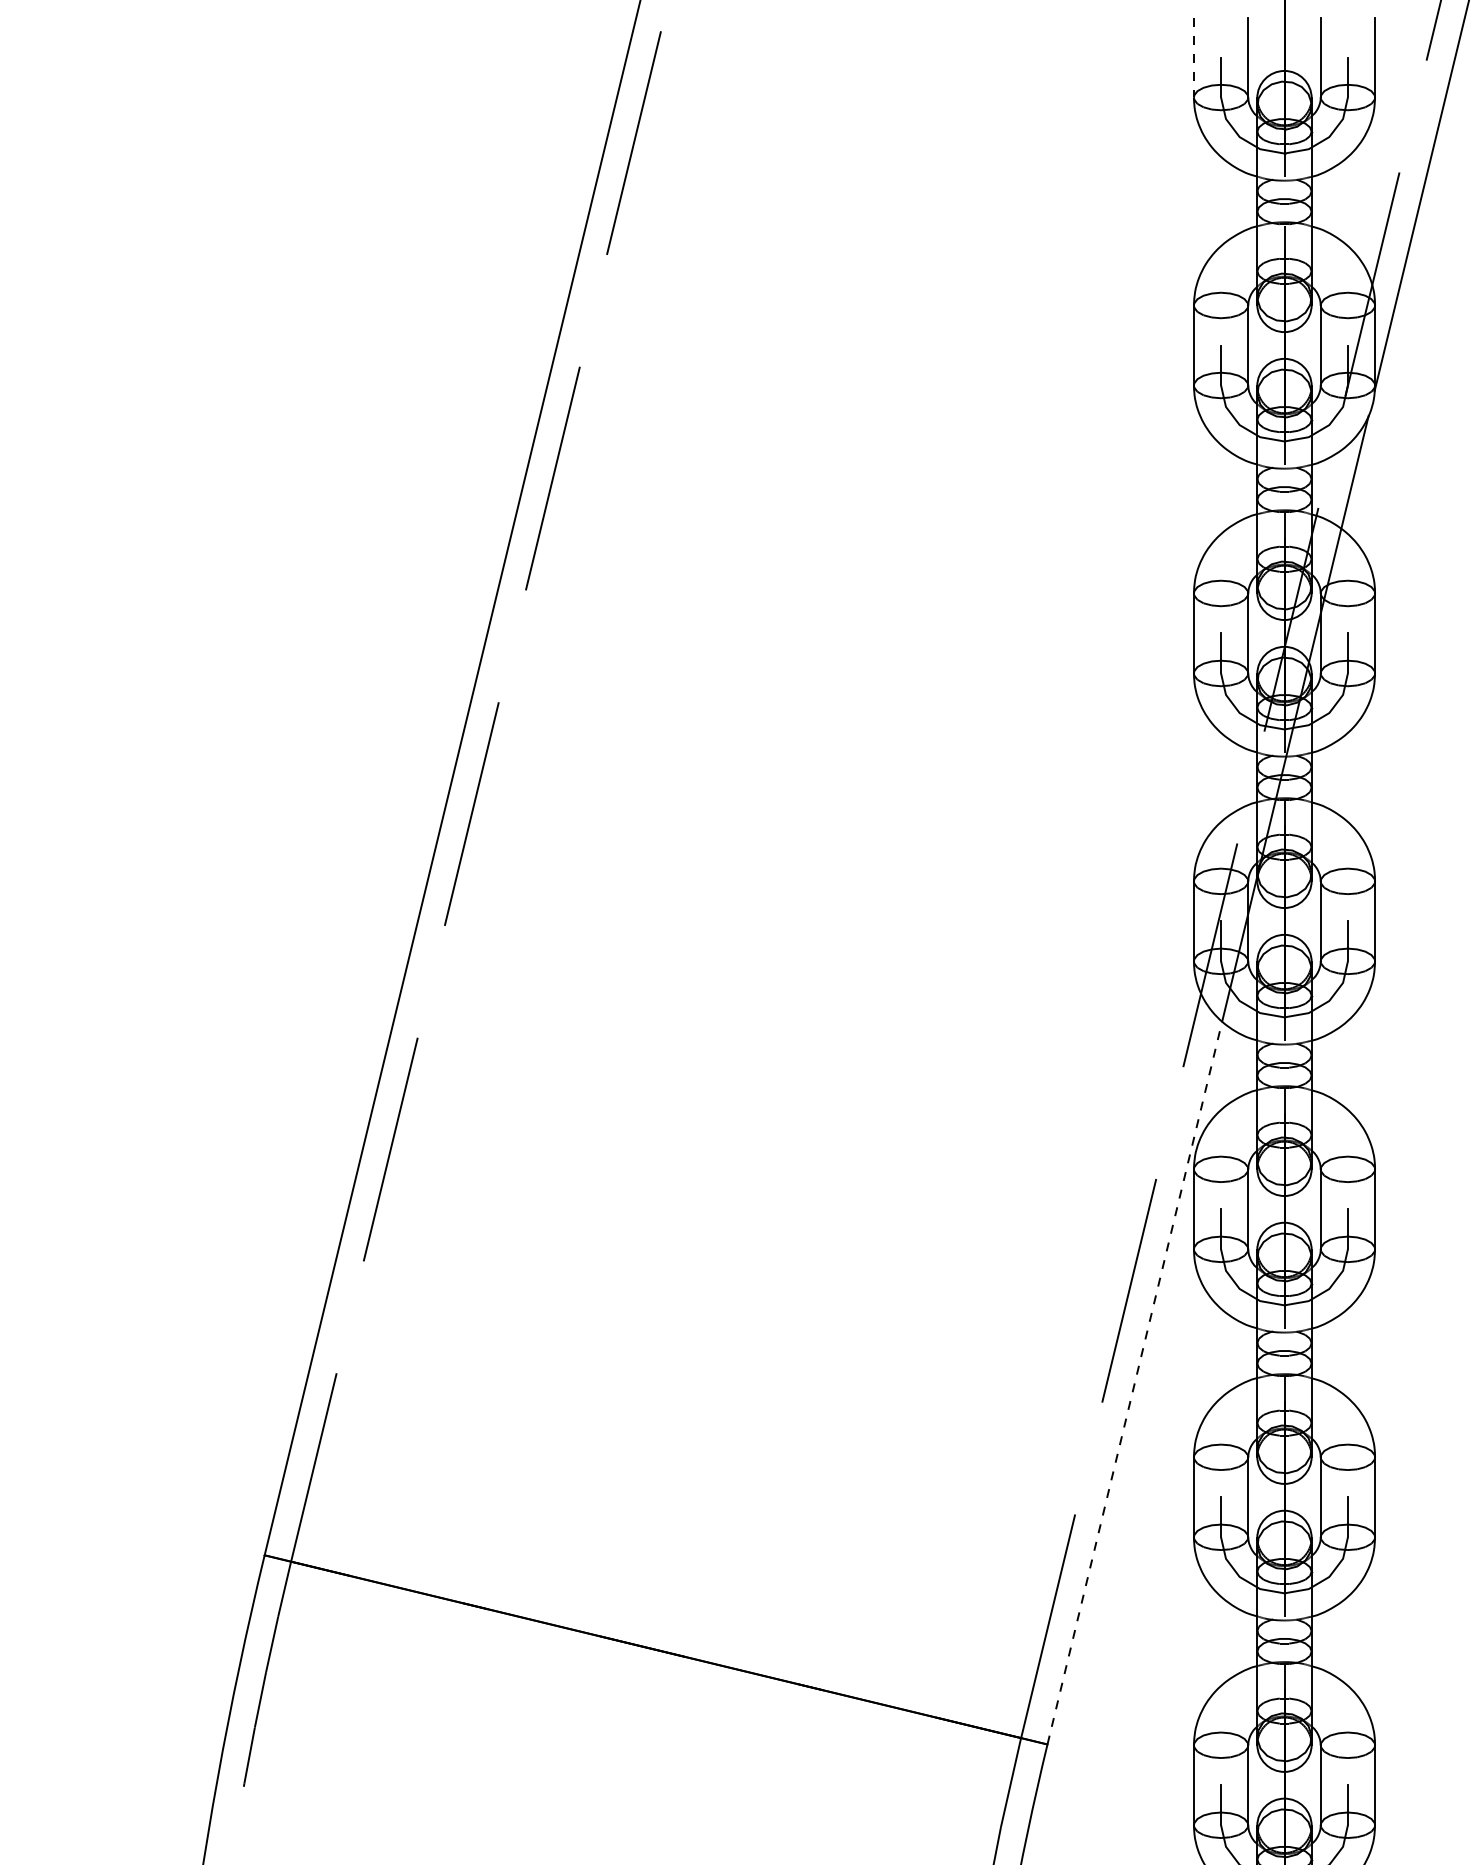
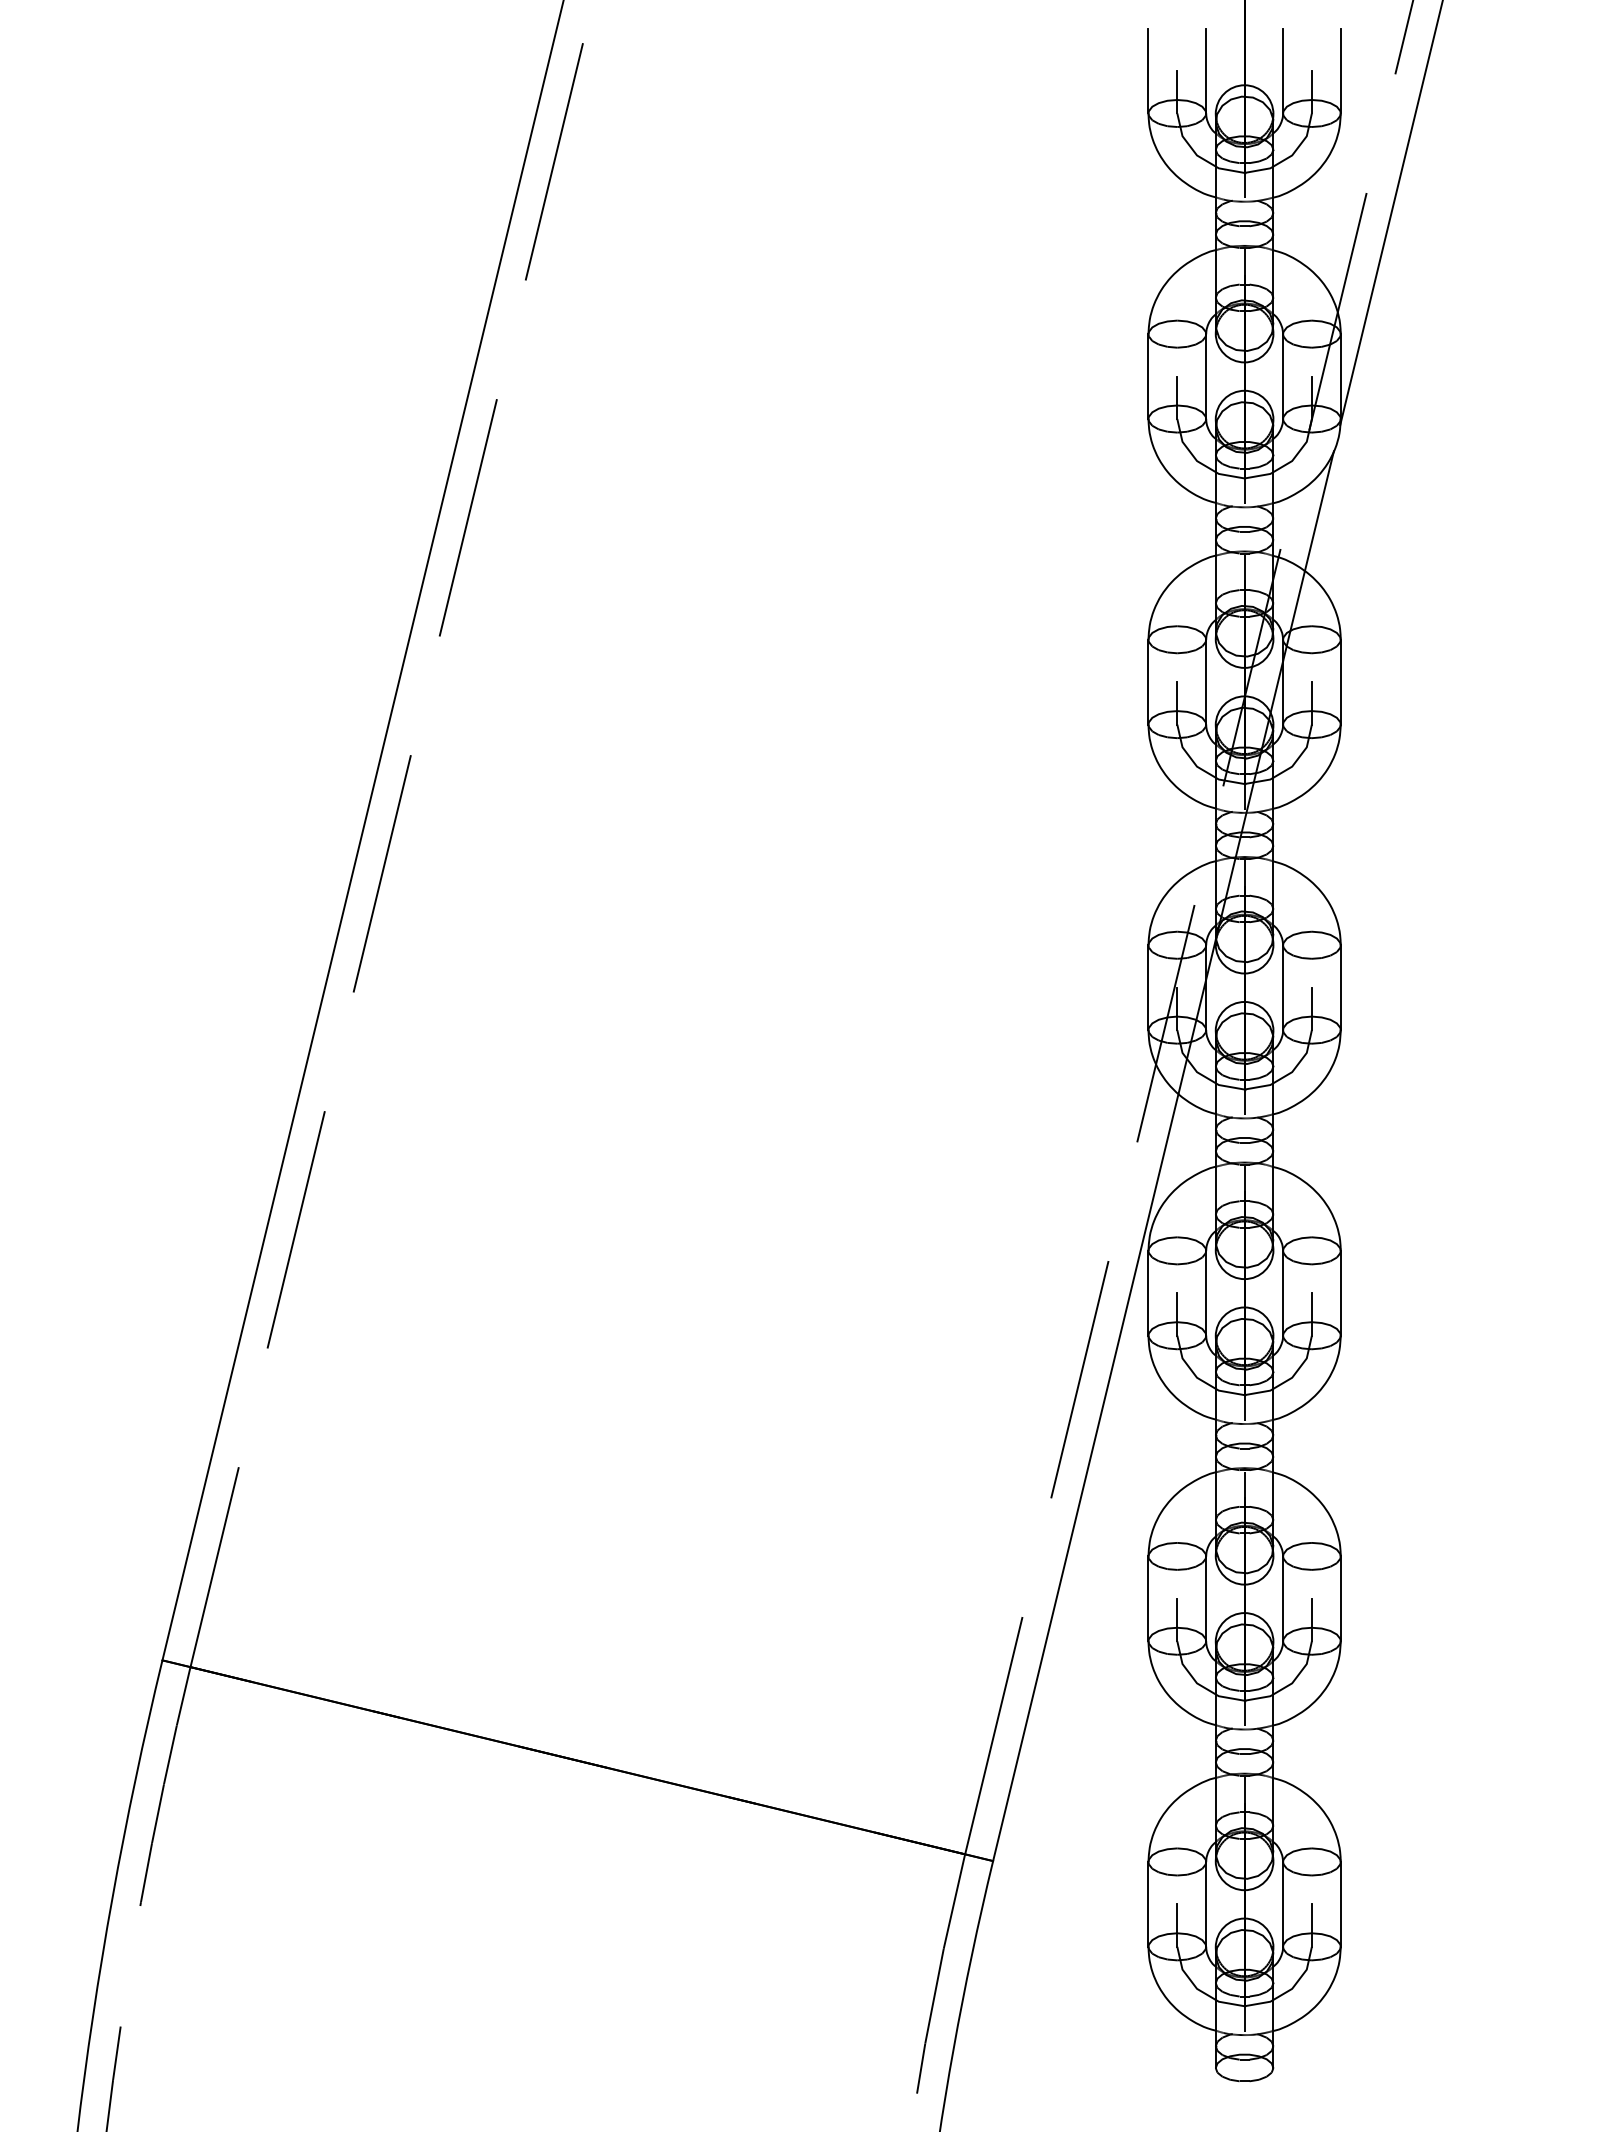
line: (1193, 57) -> (1148, 71), dashed -> solid
line: (1134, 1382) -> (1085, 1477), dashed -> solid

